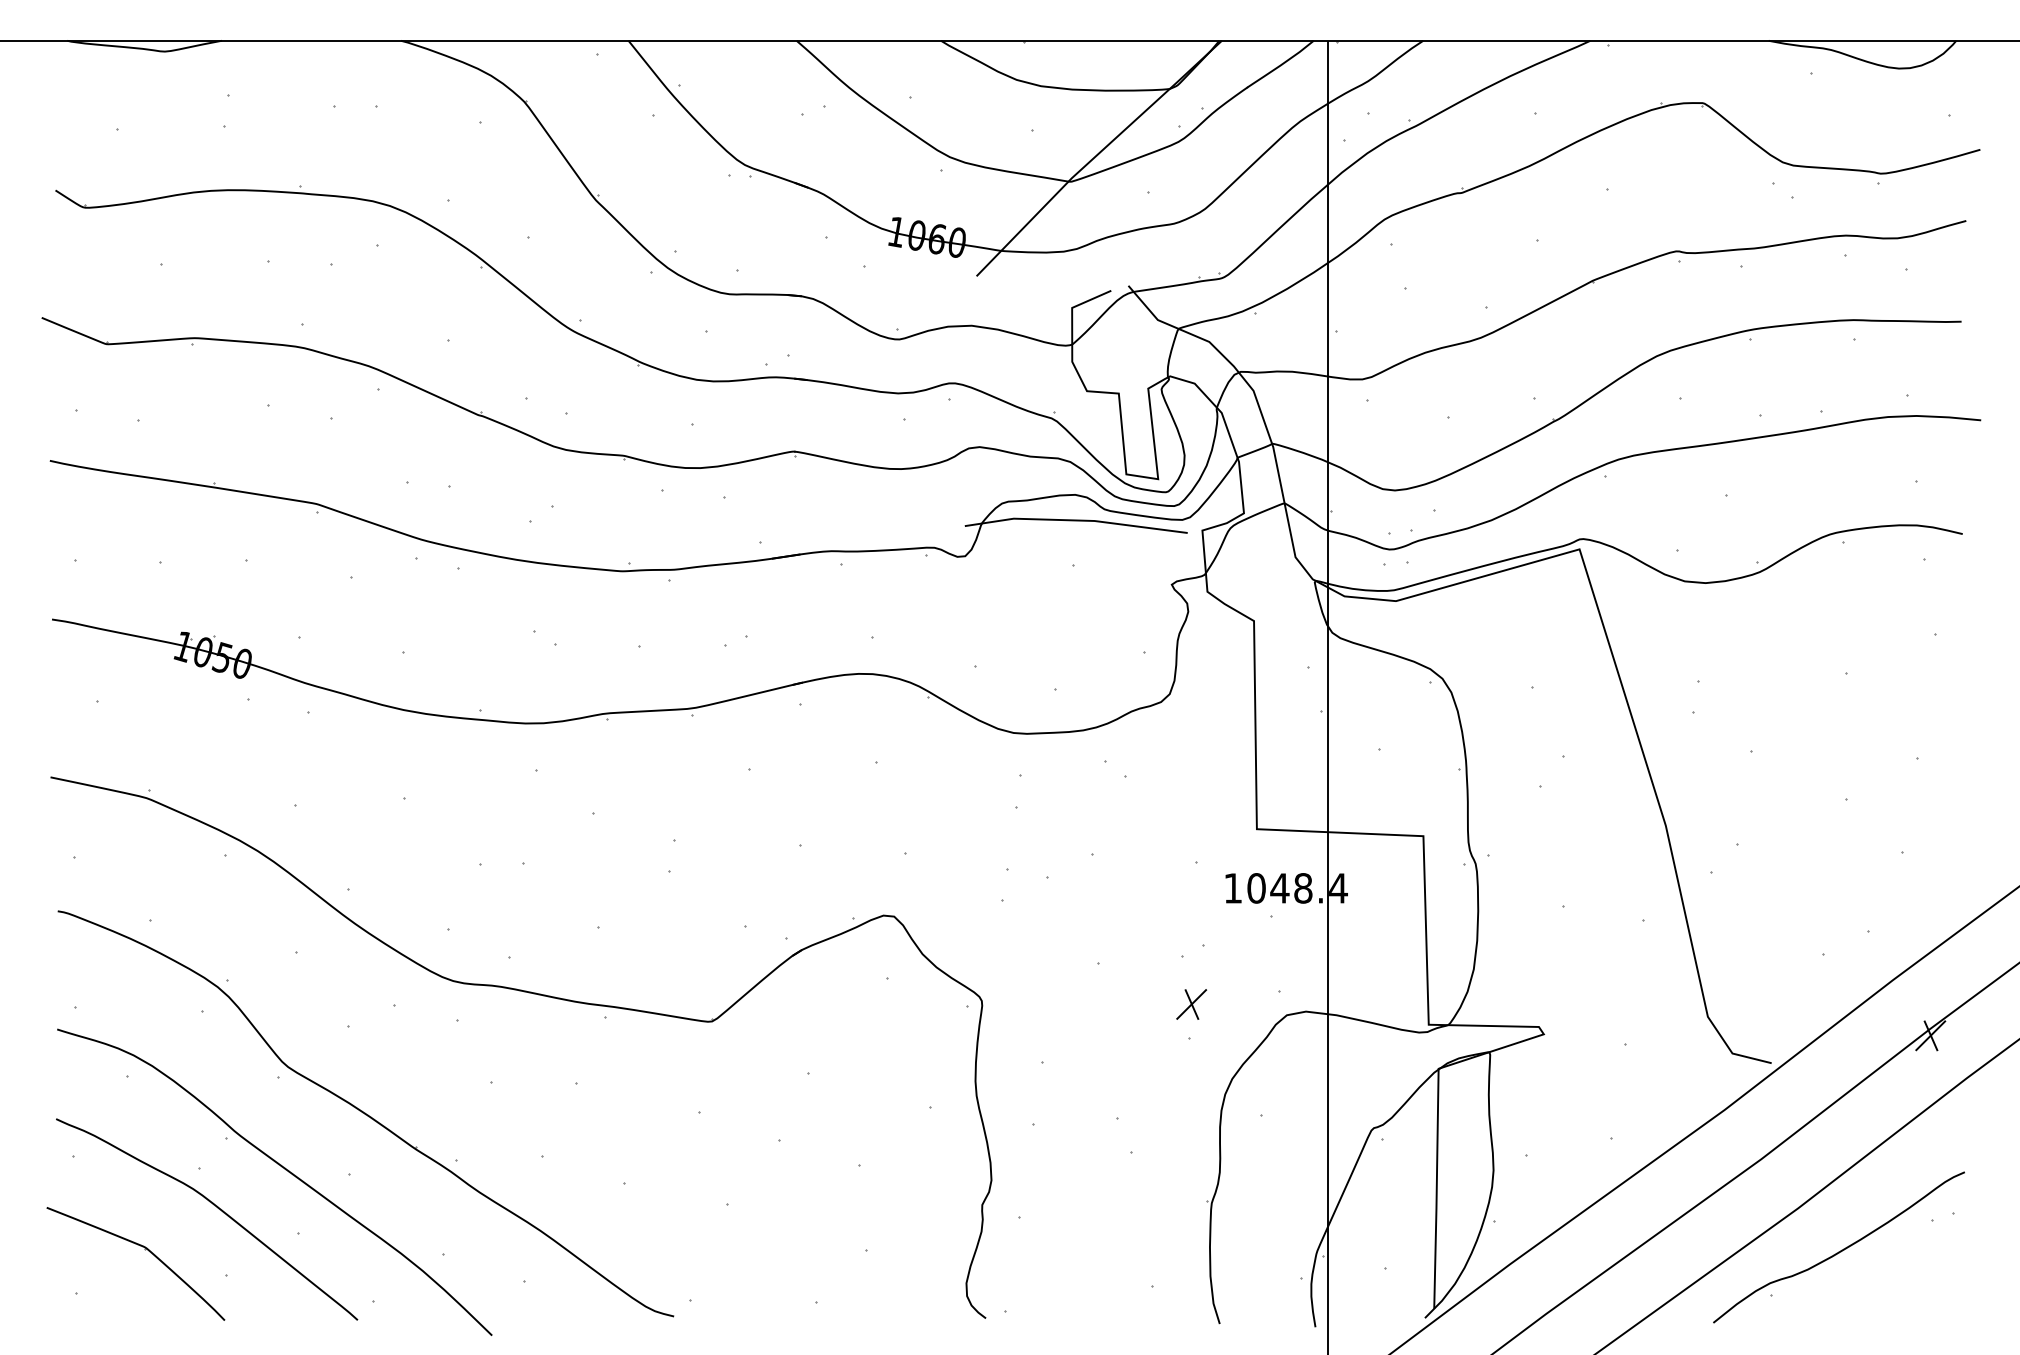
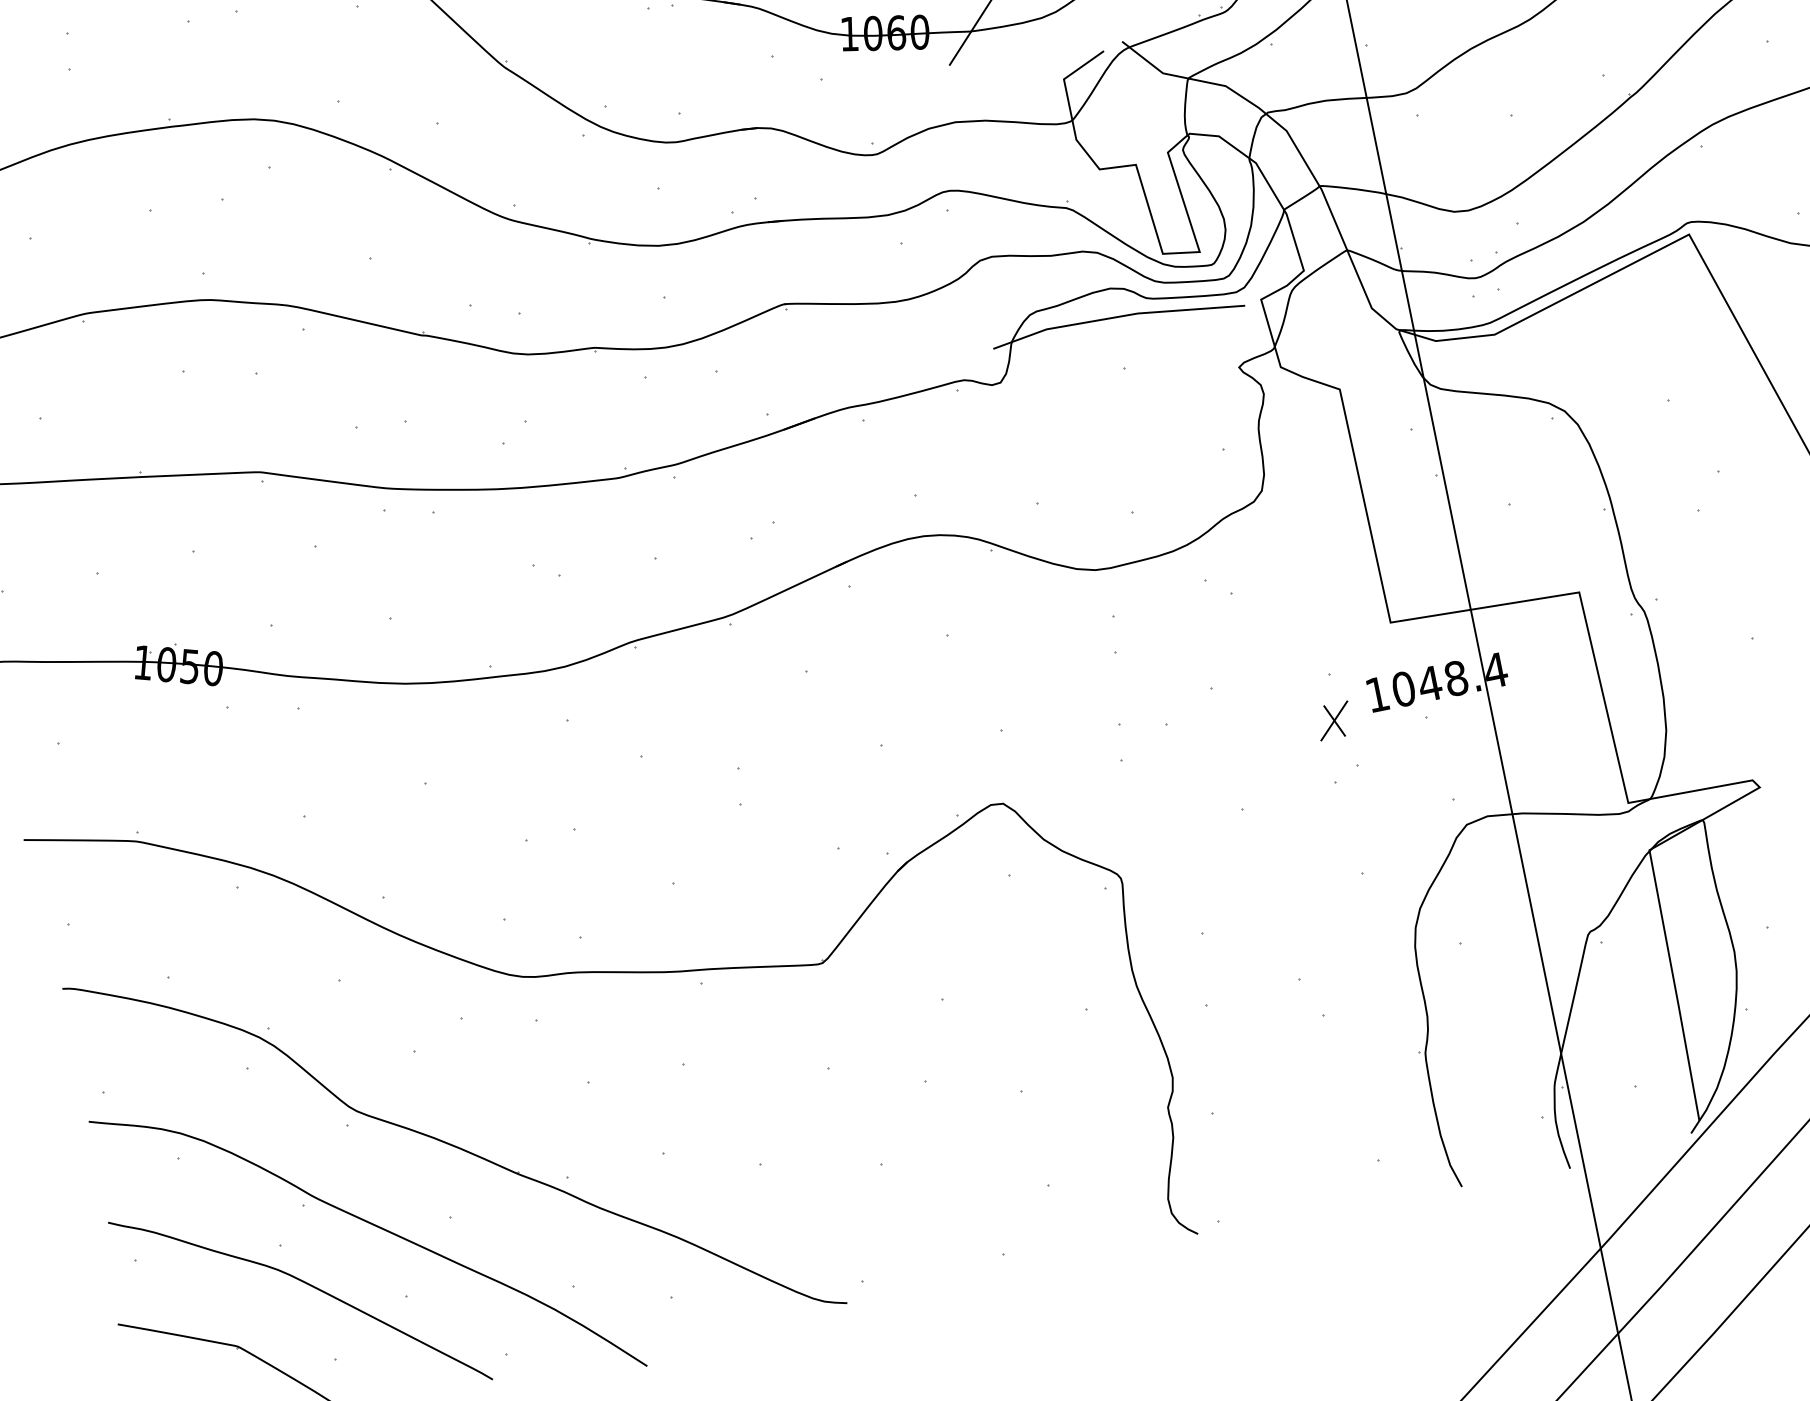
part: (1191, 1004) -> (1334, 721), moved

